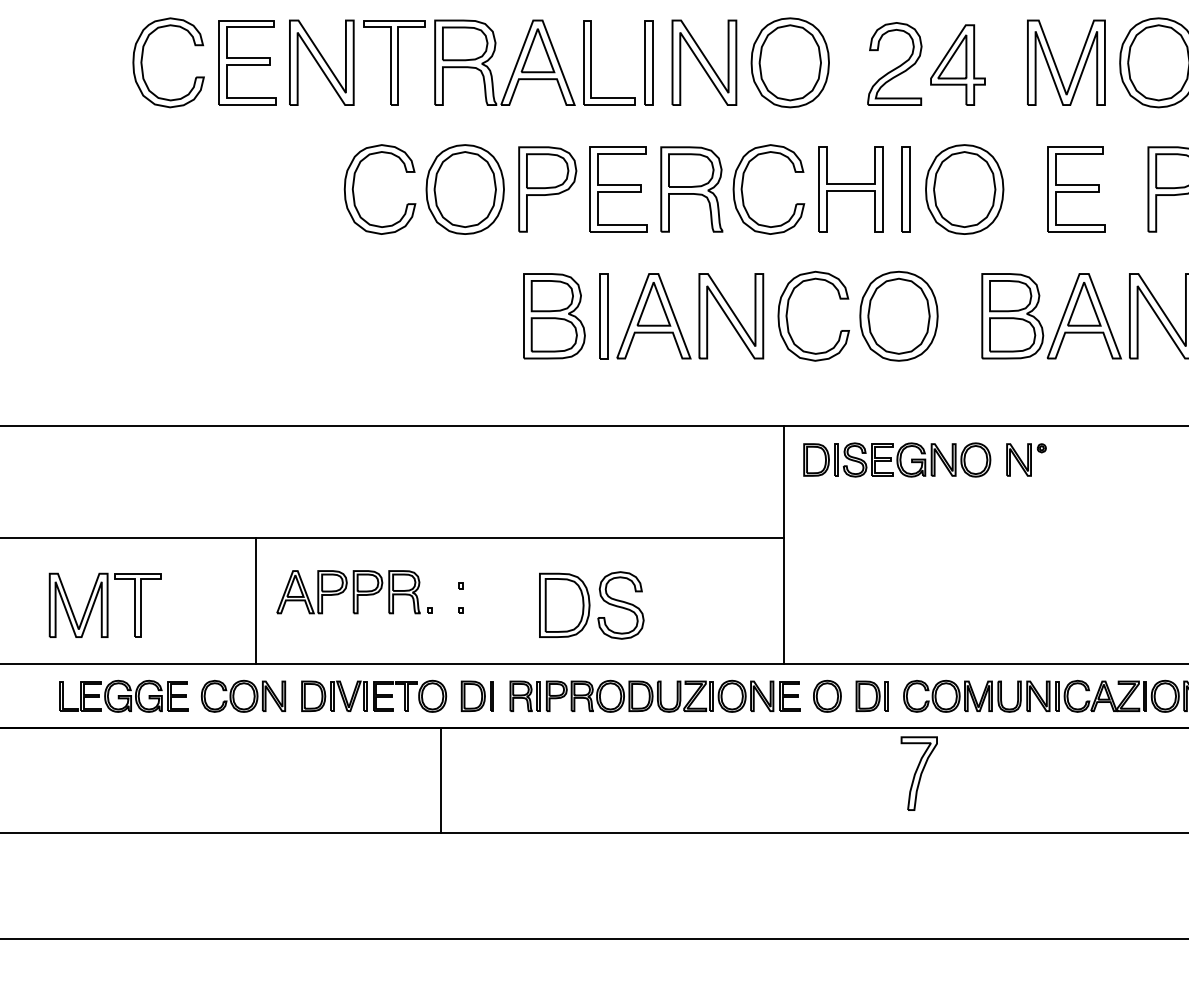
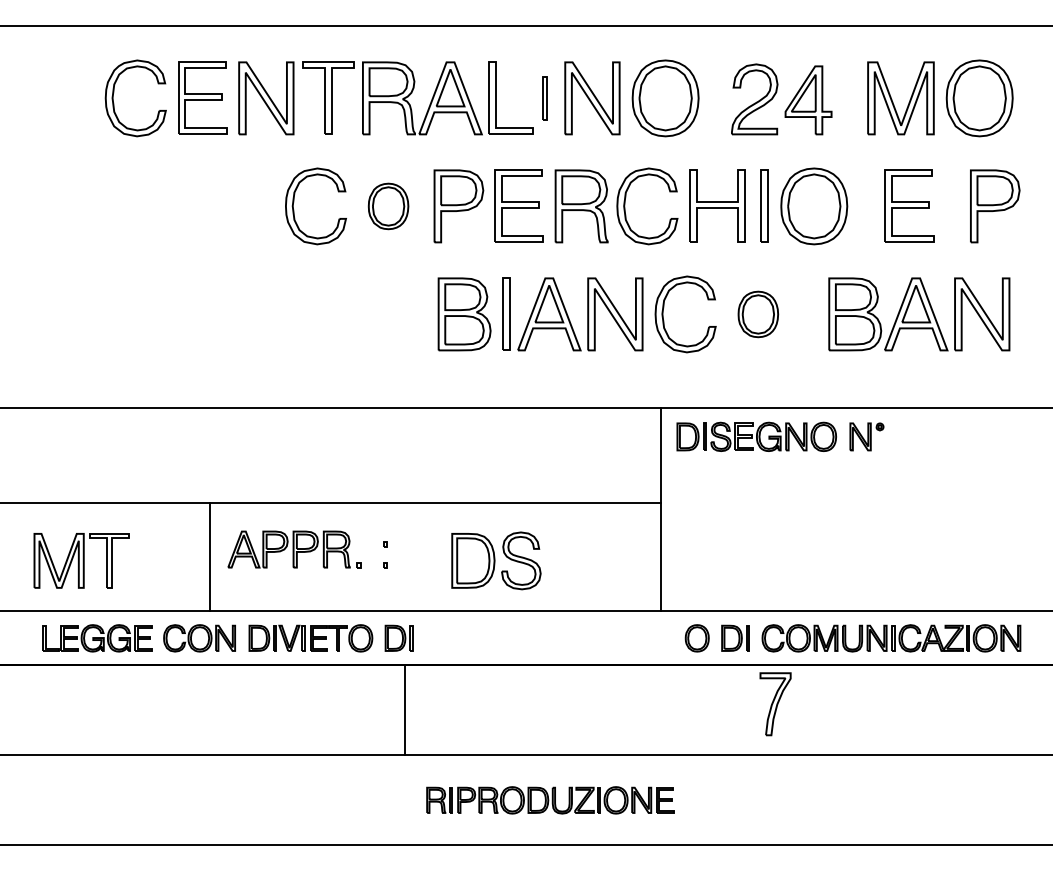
part: (649, 61) -> (545, 97), size x0.6
part: (465, 189) -> (388, 206), size x0.6
part: (899, 316) -> (758, 314), size x0.6
part: (655, 696) -> (550, 800), moved
line: (440, 781) -> (404, 710), moved

